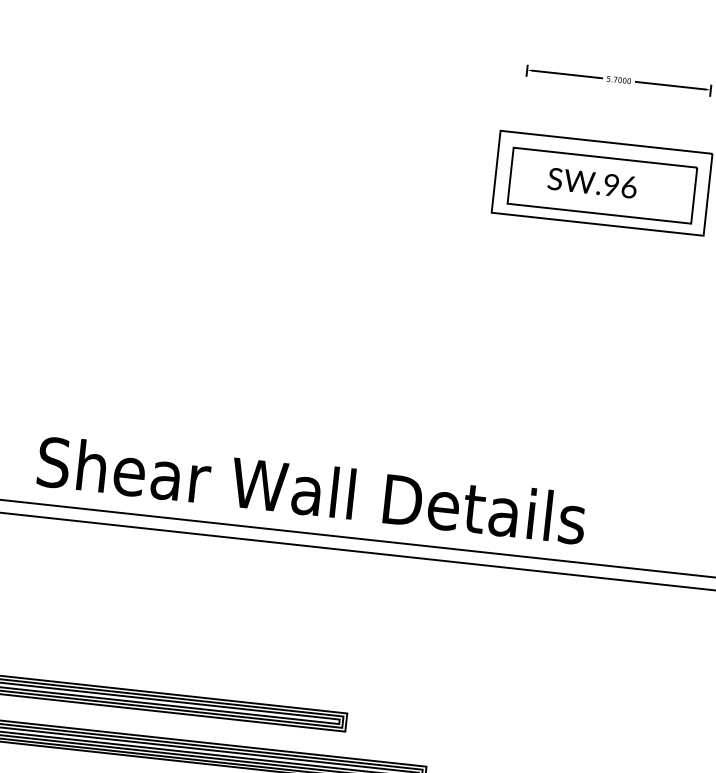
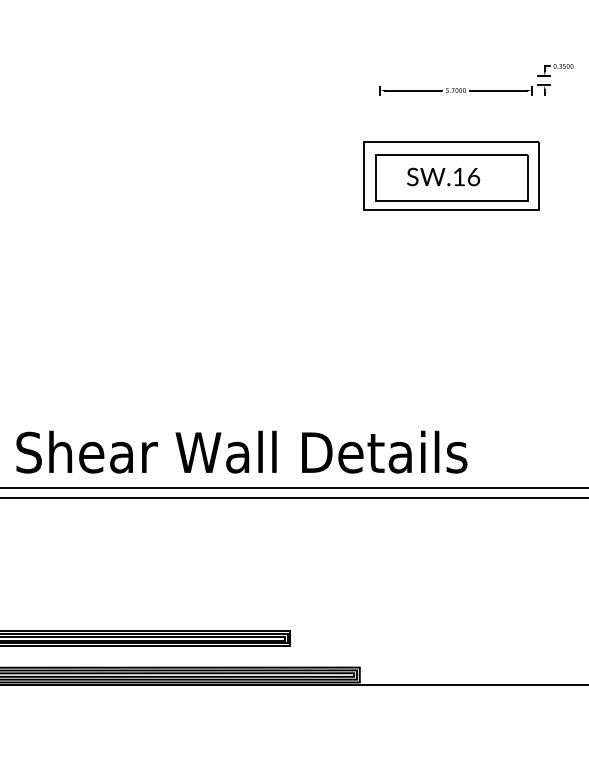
text: (610, 184) -> (458, 176), SW.96 -> SW.16

